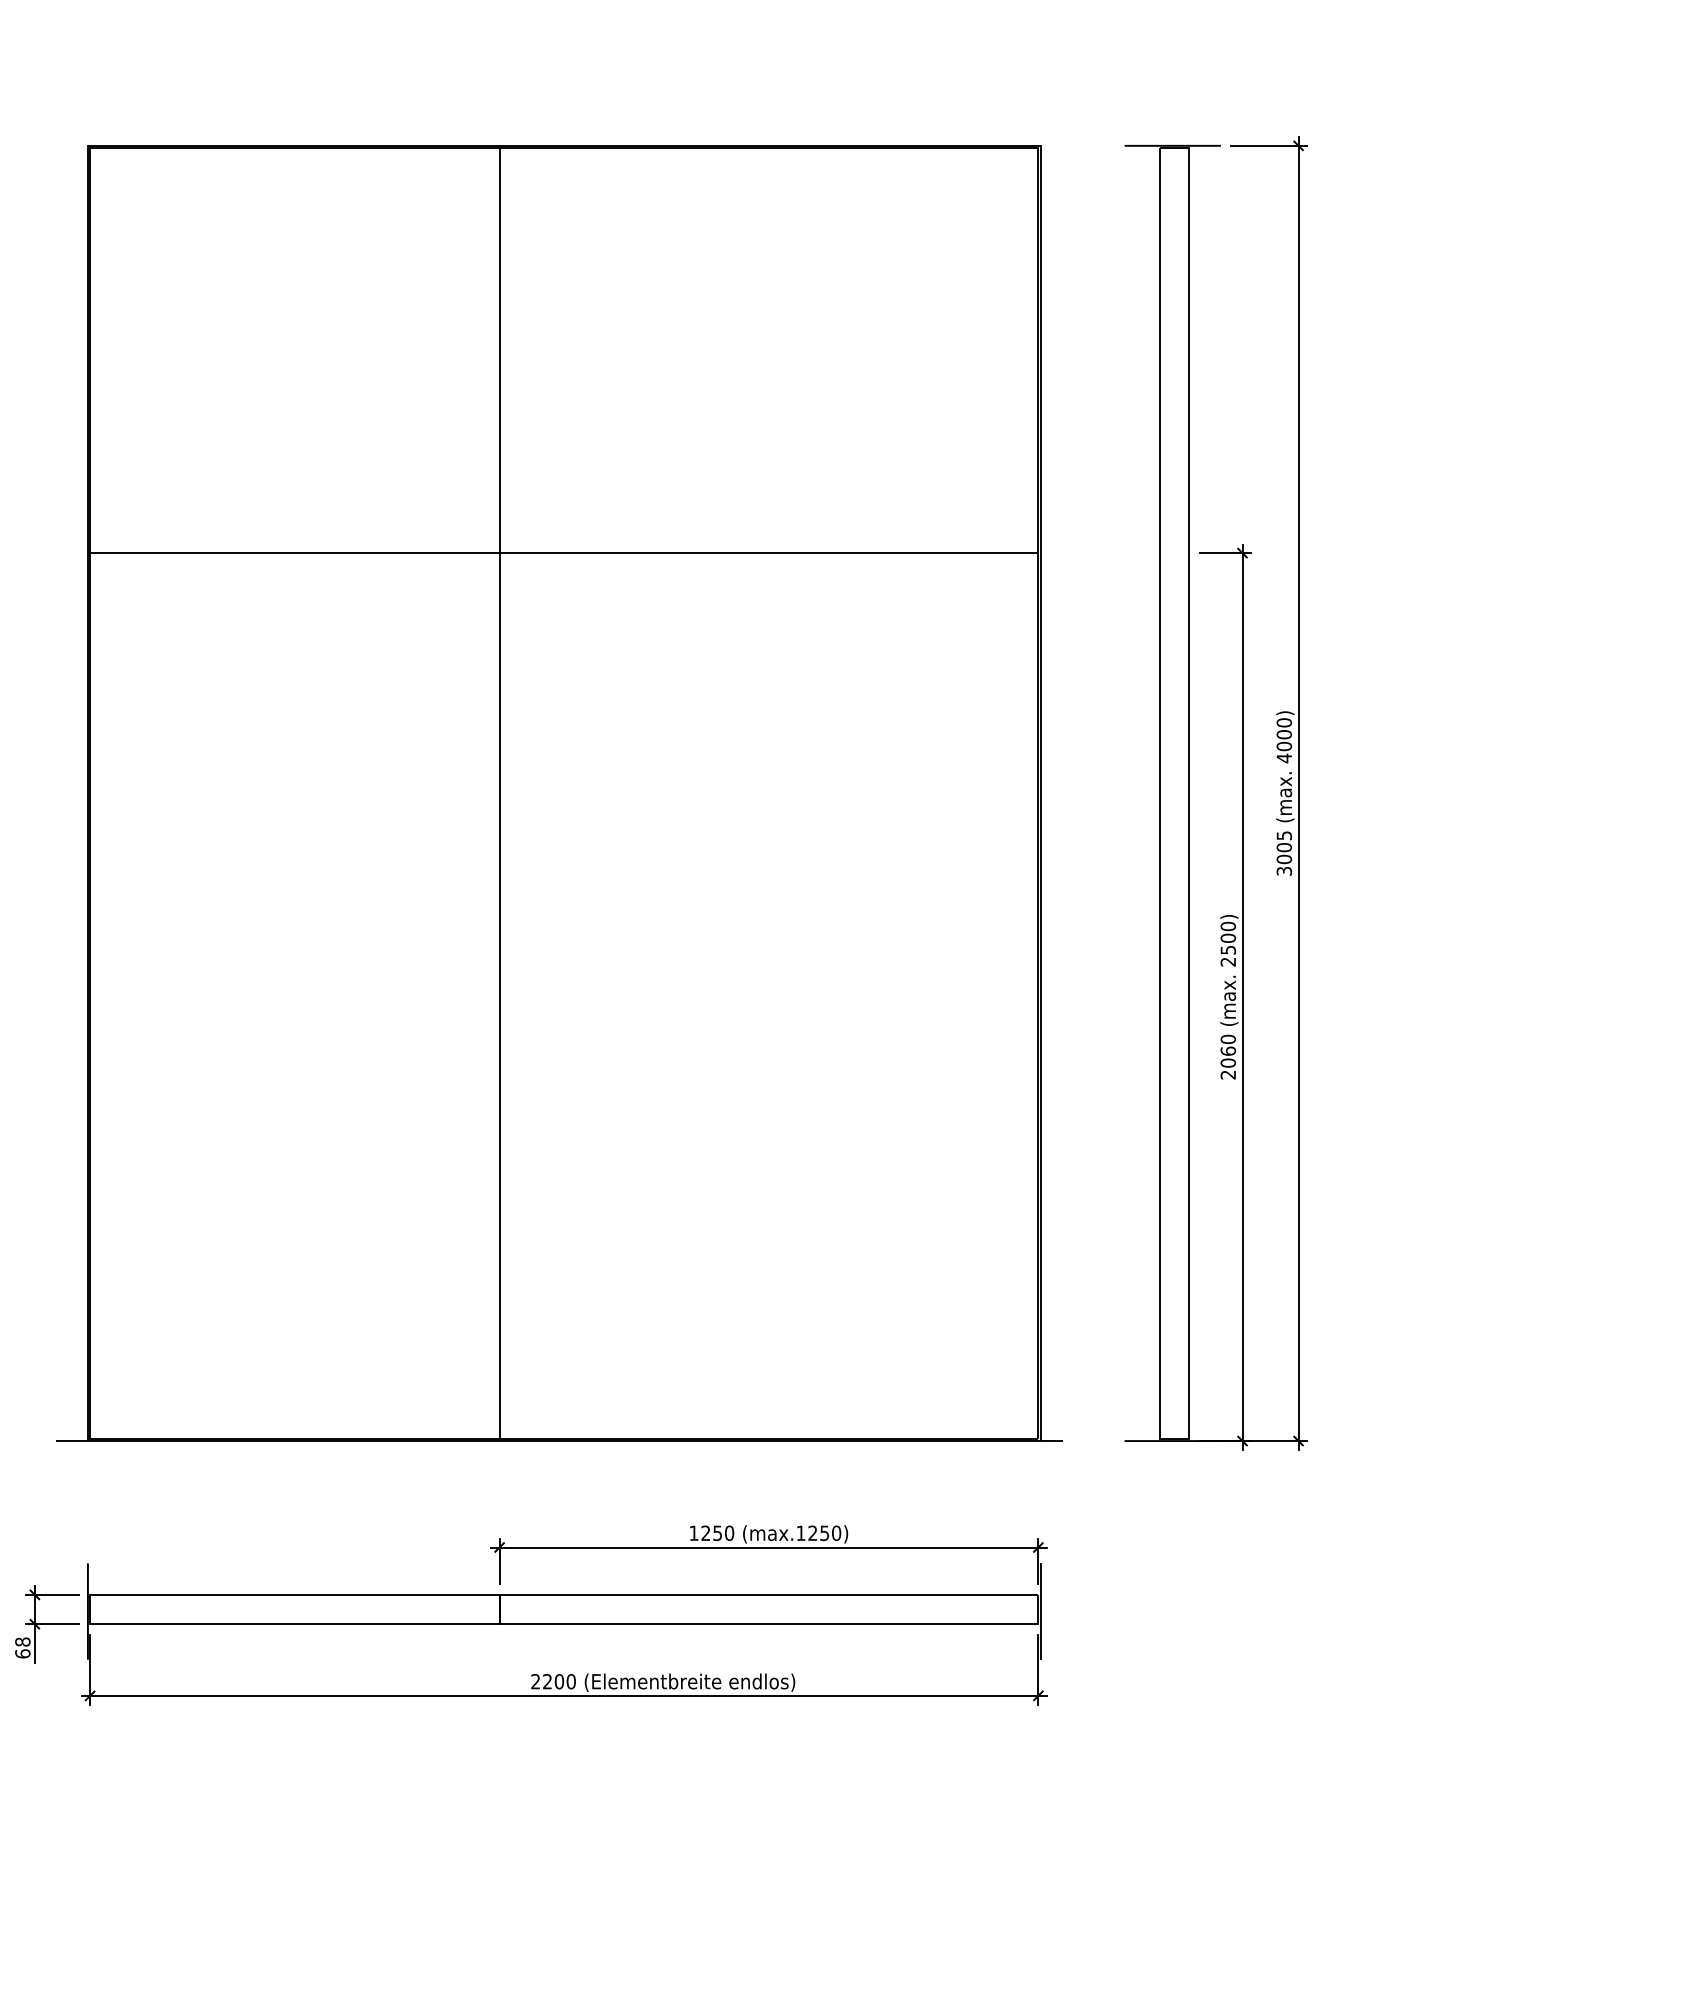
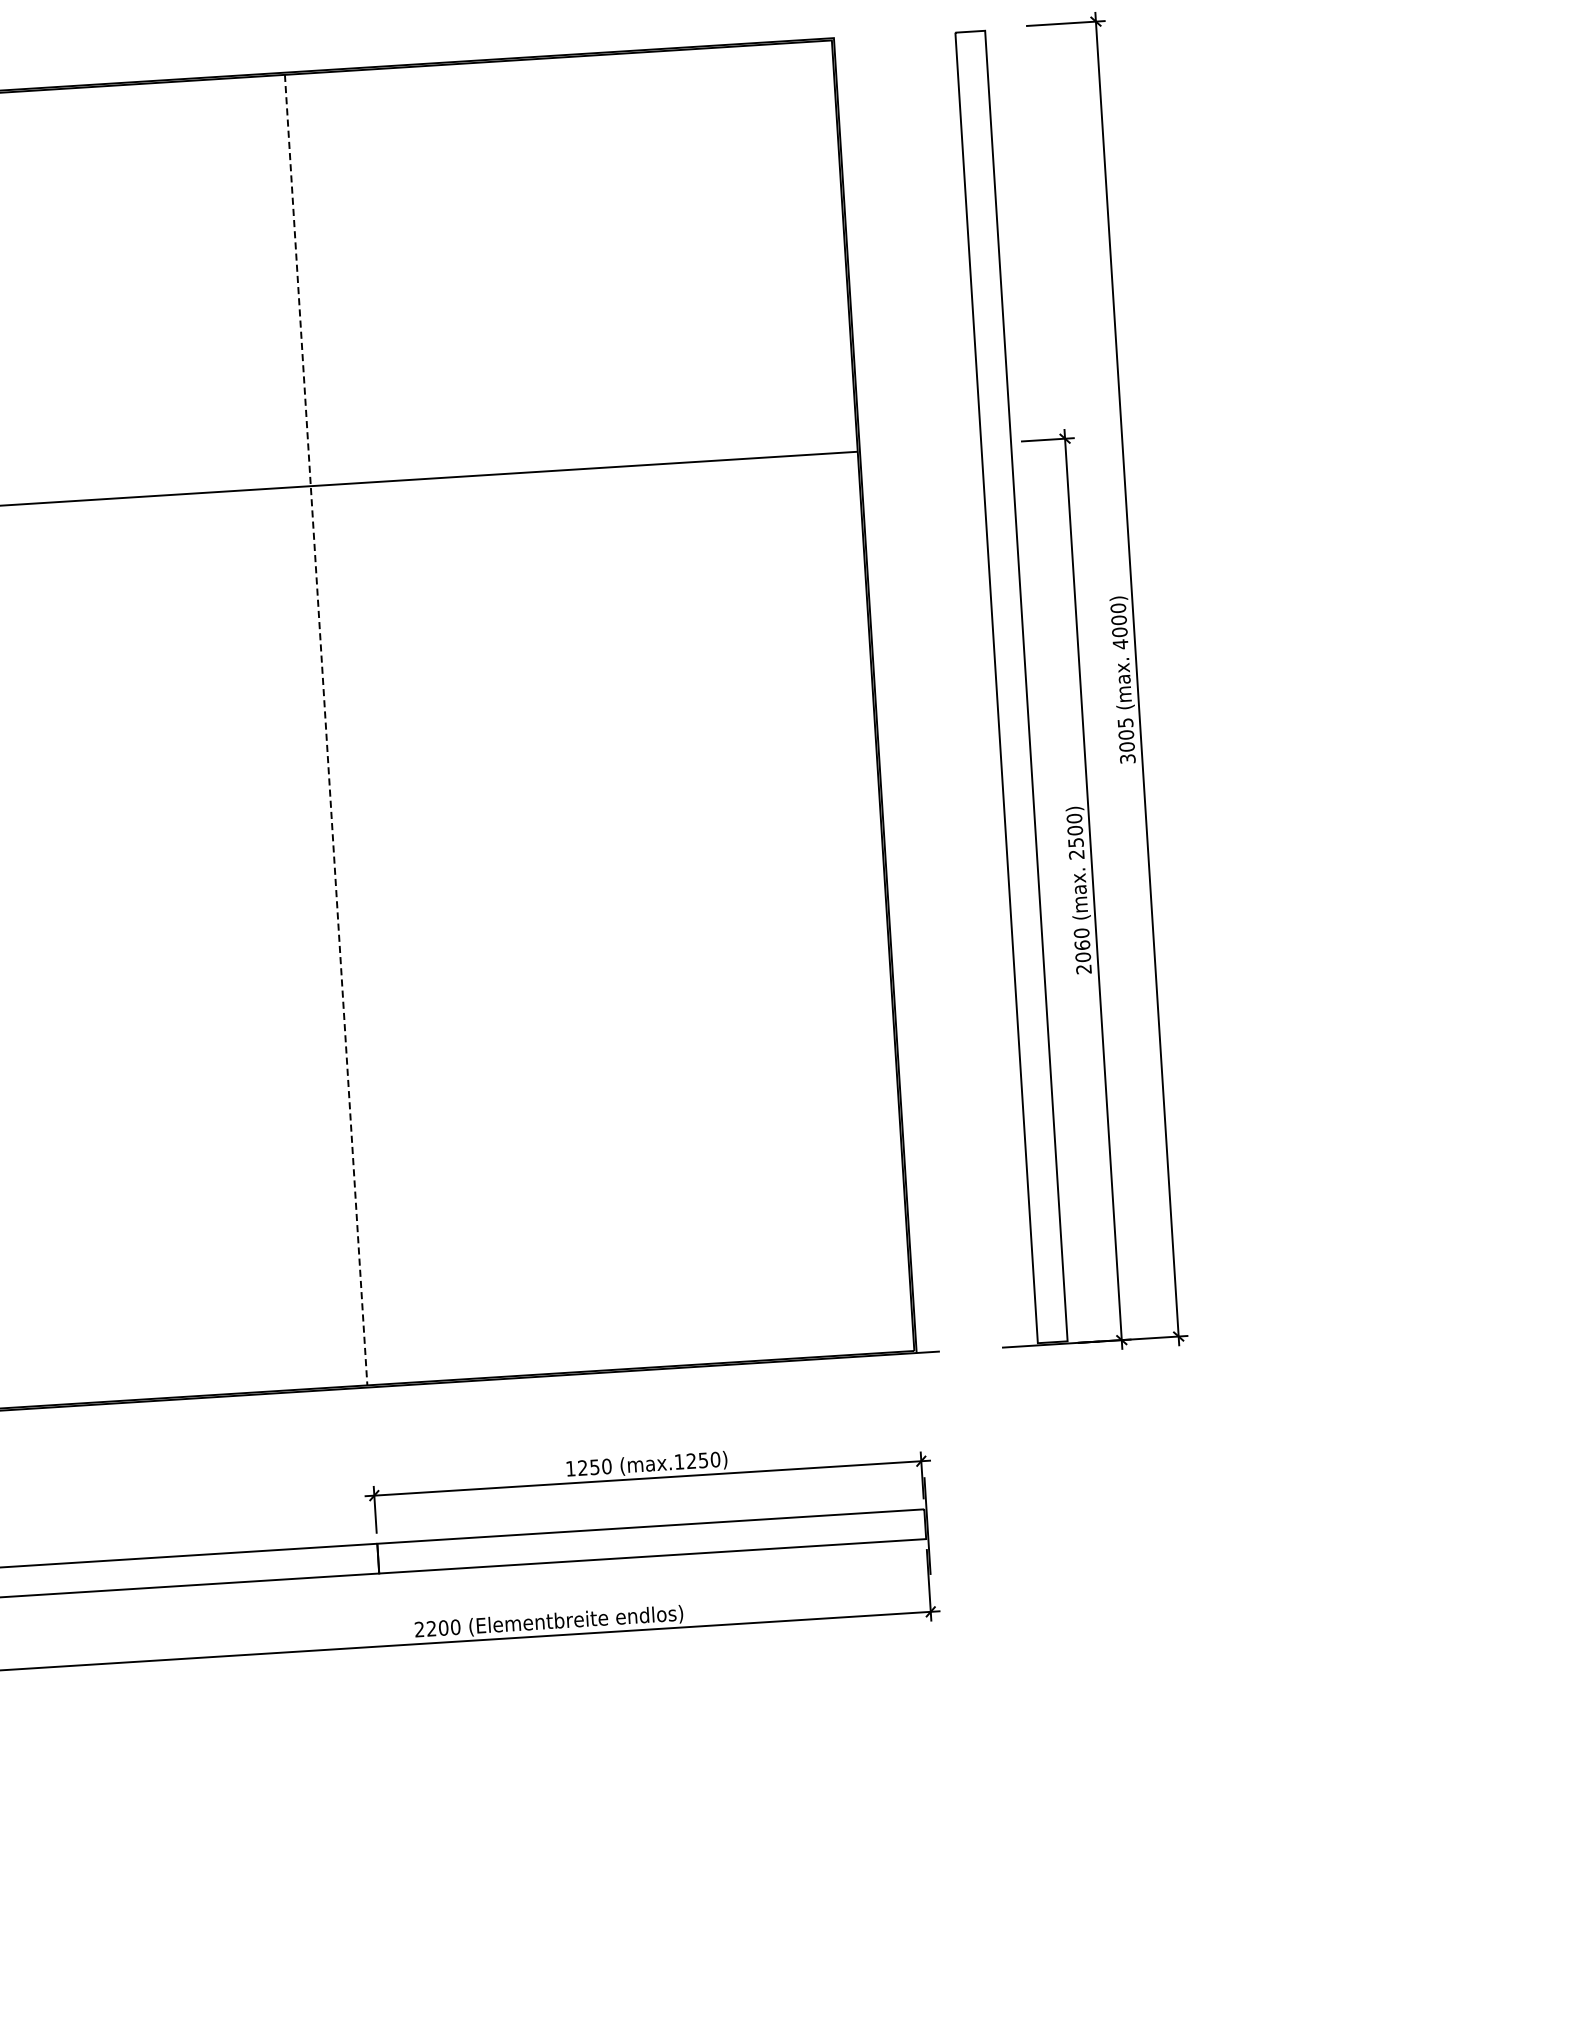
line: (1172, 145) -> (967, 29), removed
line: (499, 793) -> (326, 730), solid -> dashed

